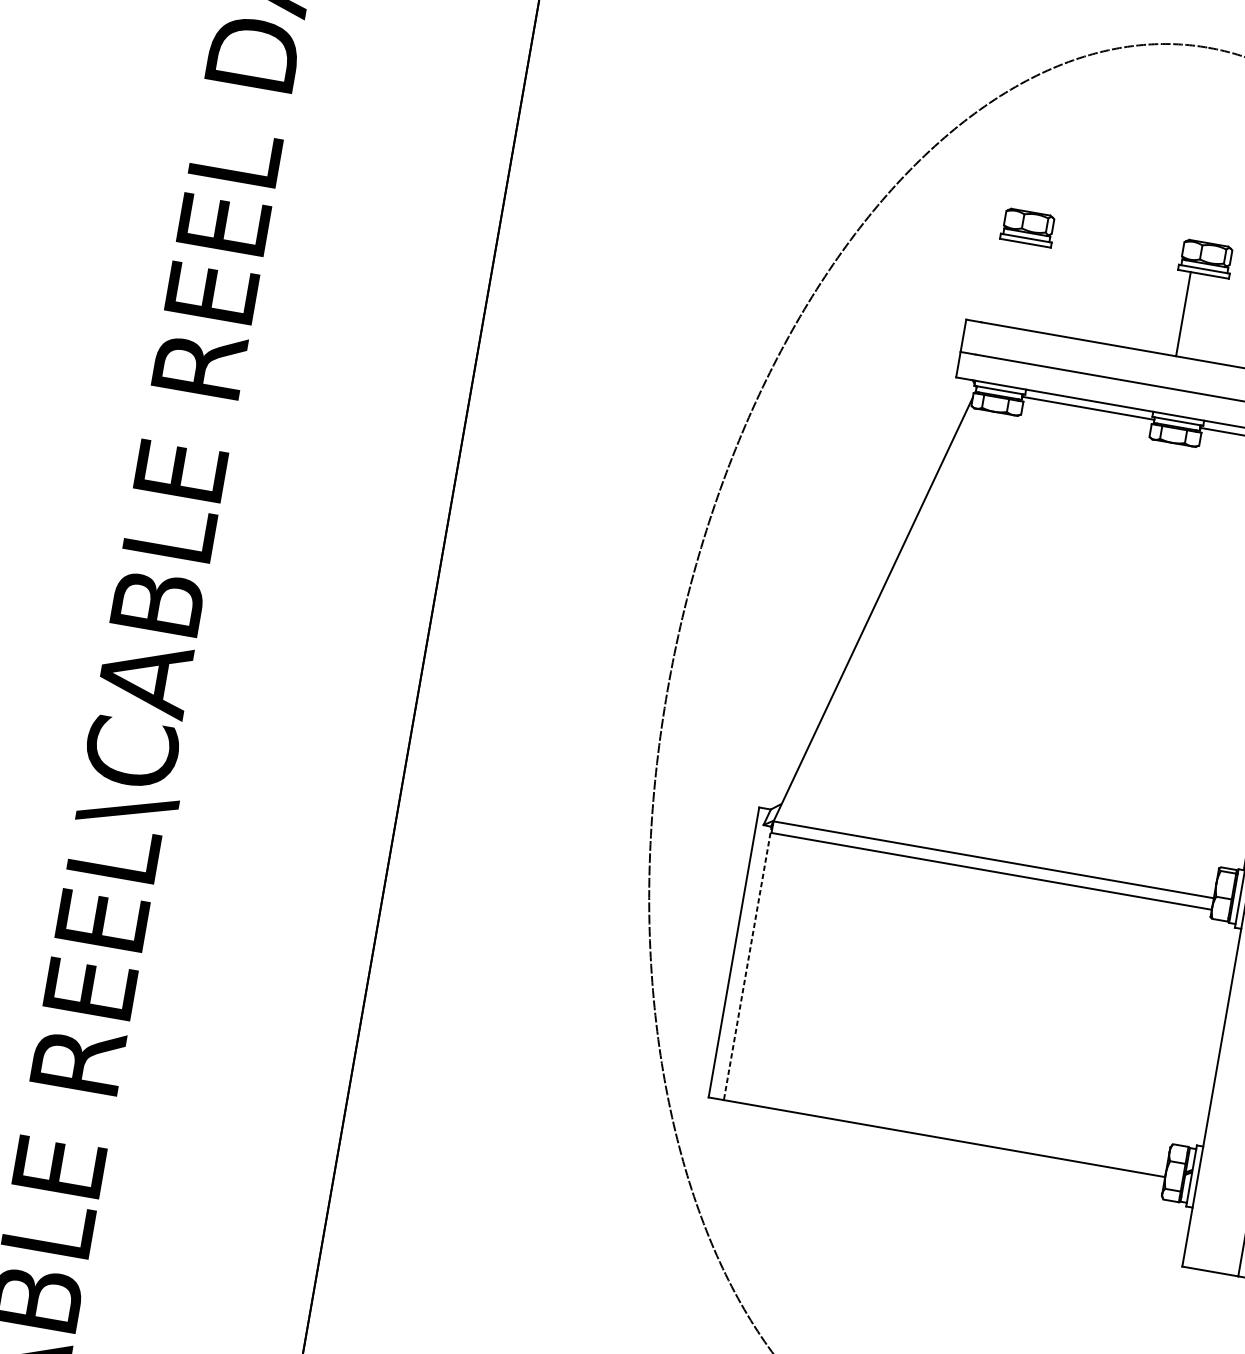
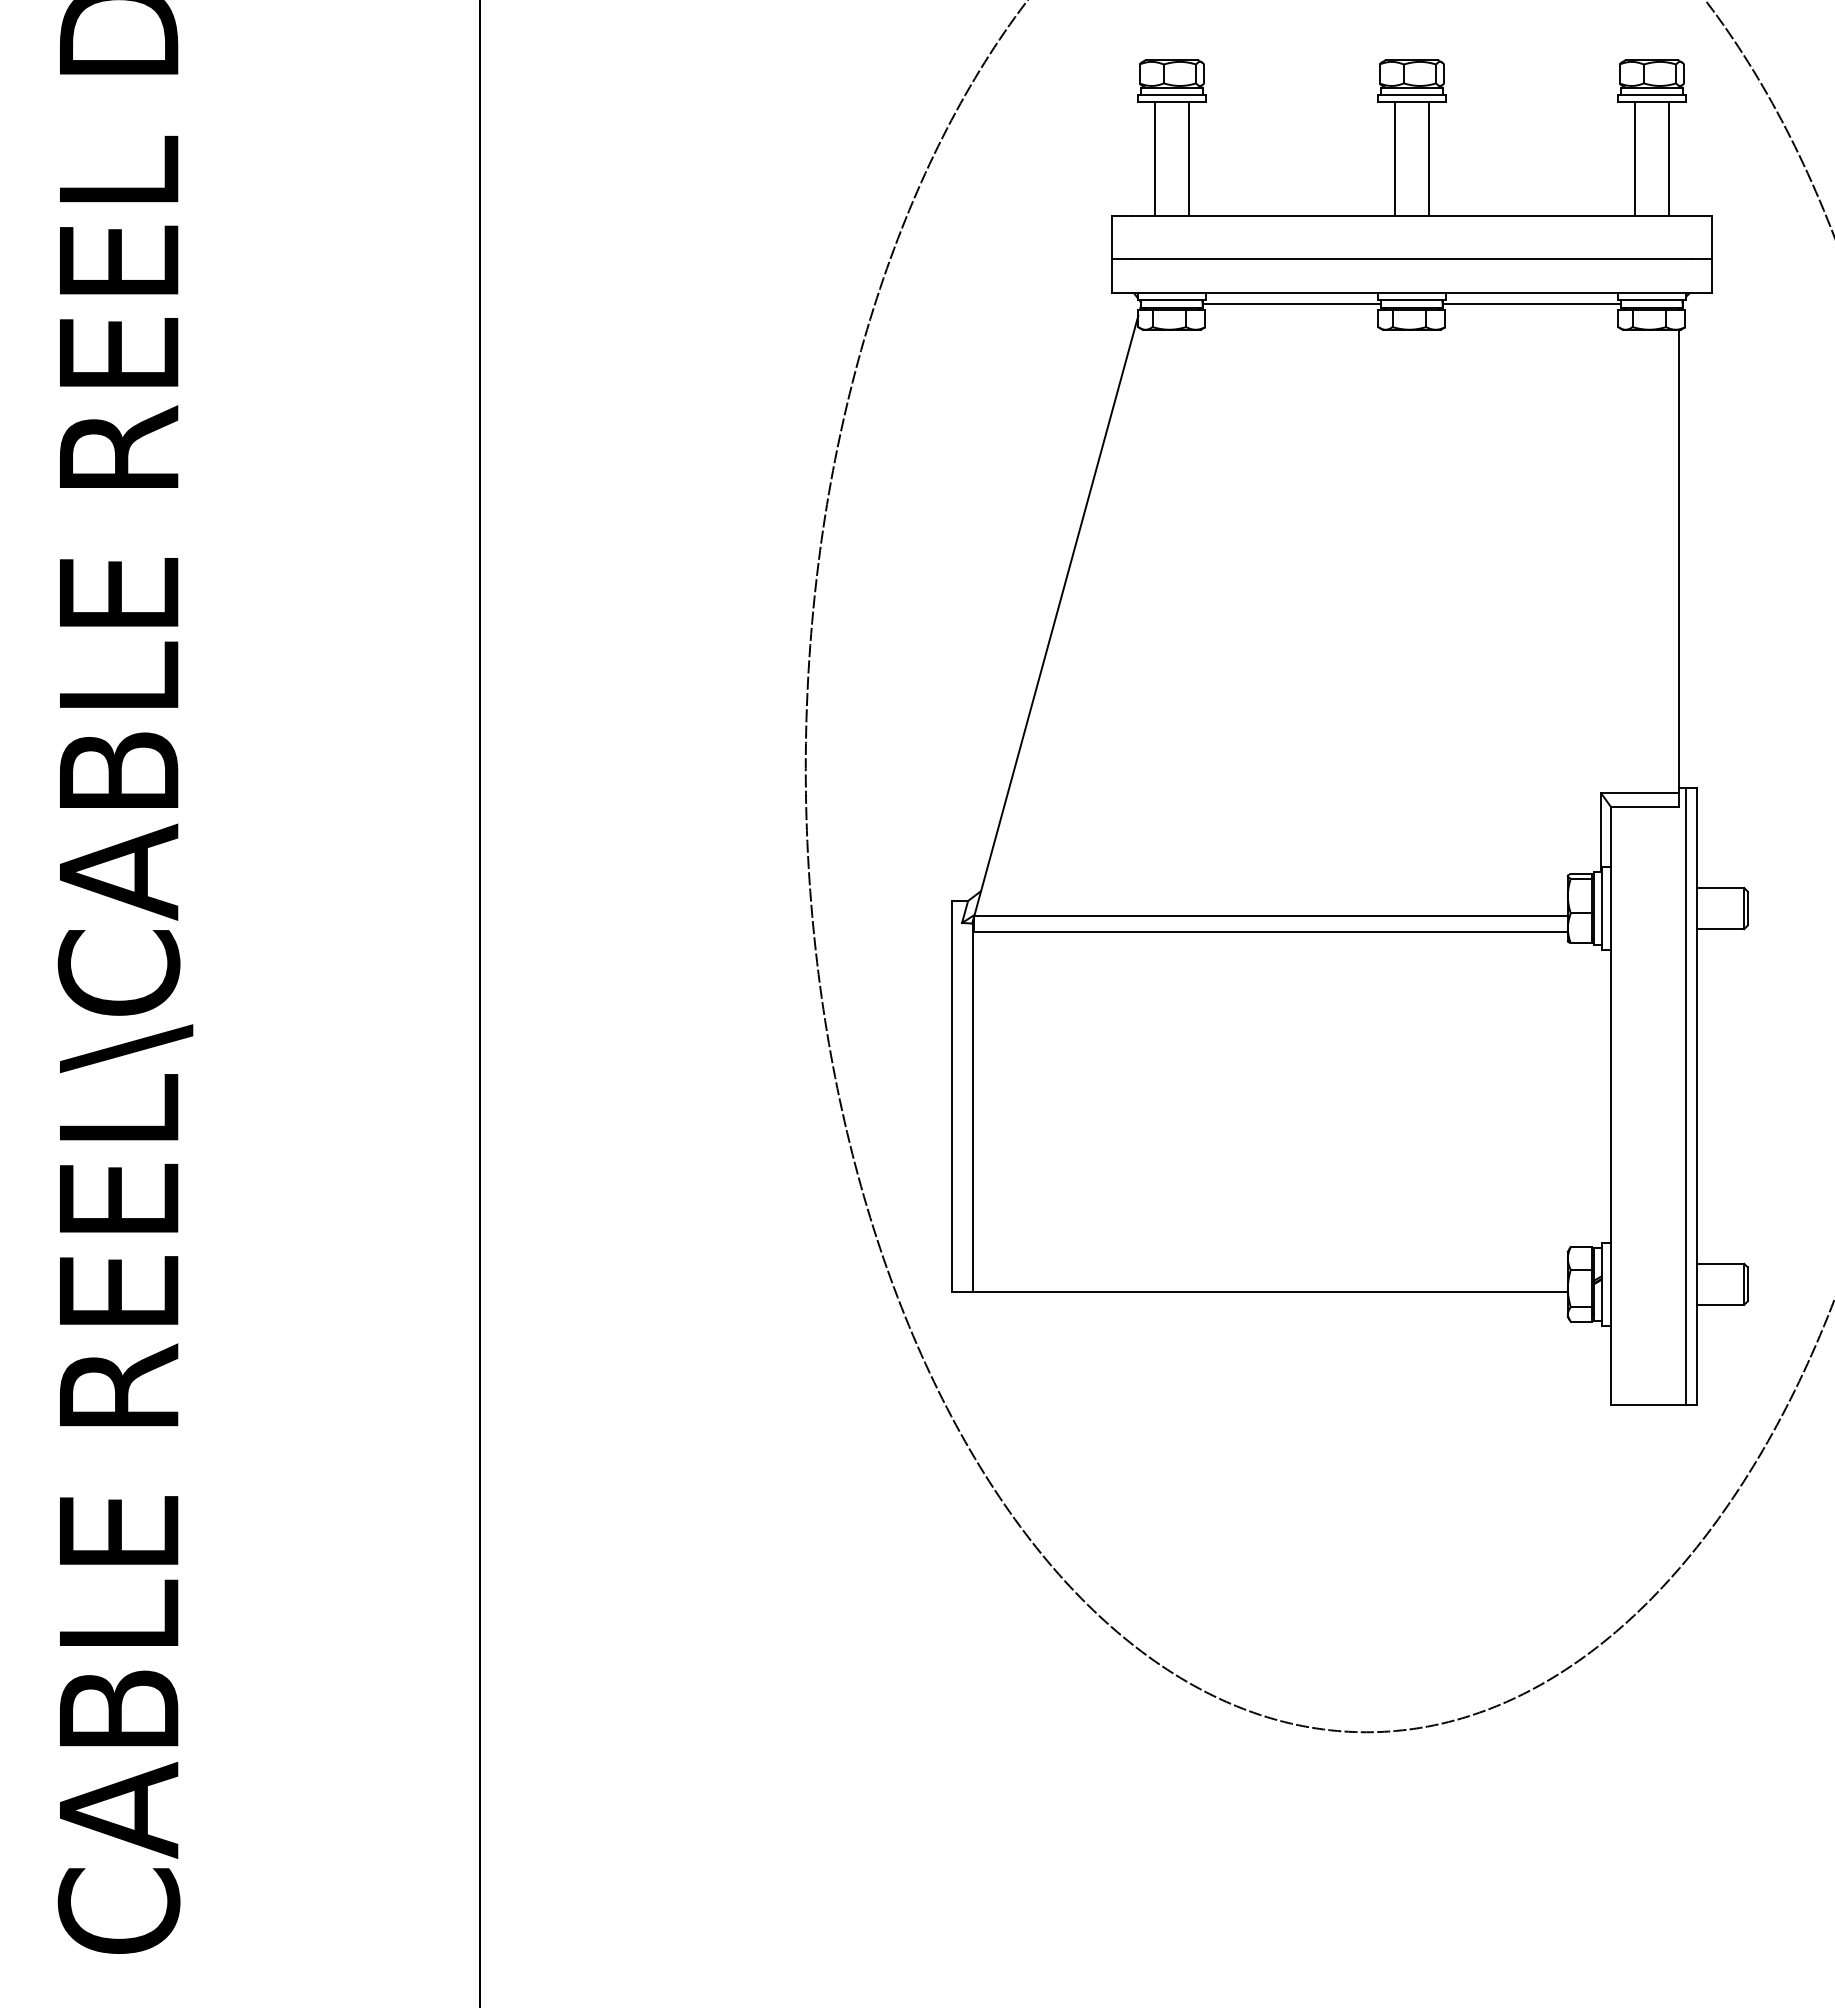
line: (1005, 282) -> (1154, 158), added
line: (1031, 287) -> (1189, 158), added
line: (1209, 318) -> (1429, 158), added
line: (748, 962) -> (973, 1106), dashed -> solid

